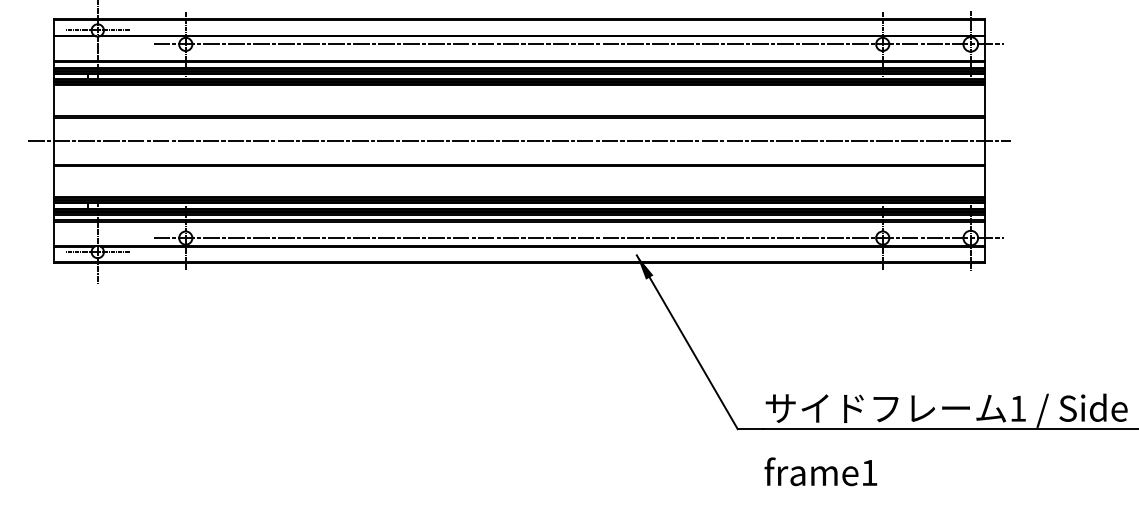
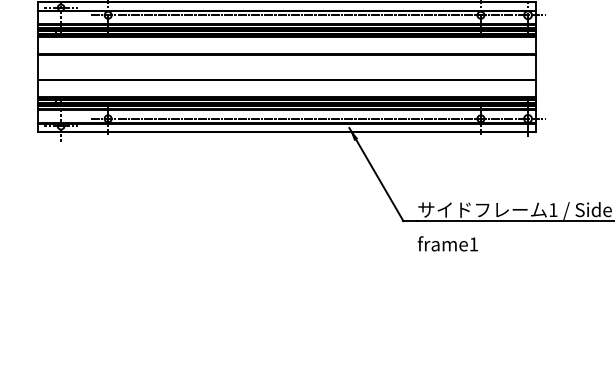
line: (519, 142) -> (286, 67), removed

